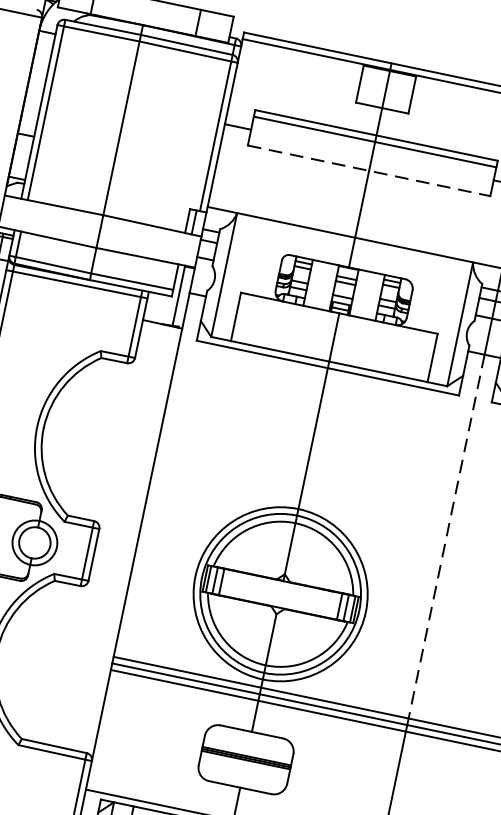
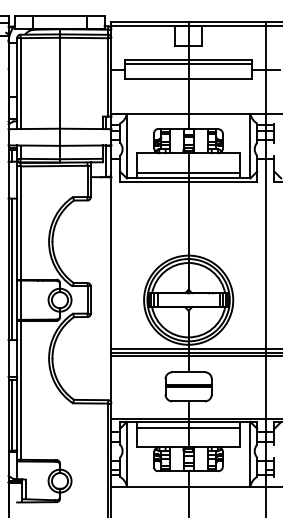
line: (370, 170) -> (189, 78), dashed -> solid
line: (331, 350) -> (188, 172), added
line: (445, 539) -> (265, 255), dashed -> solid

